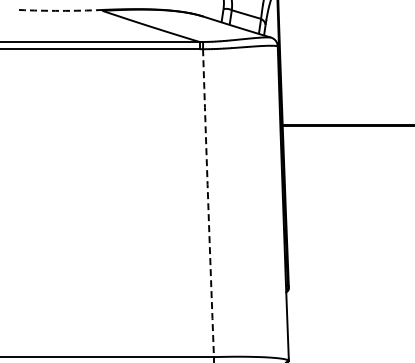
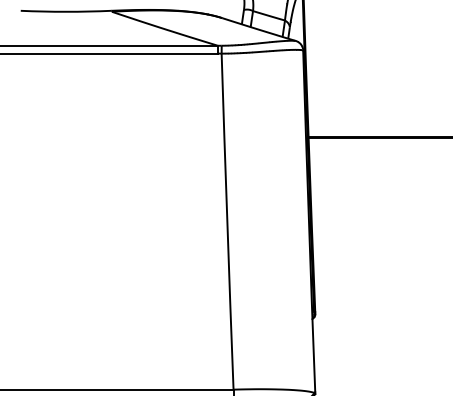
line: (60, 10) -> (66, 11), dashed -> solid
line: (208, 203) -> (227, 222), dashed -> solid

